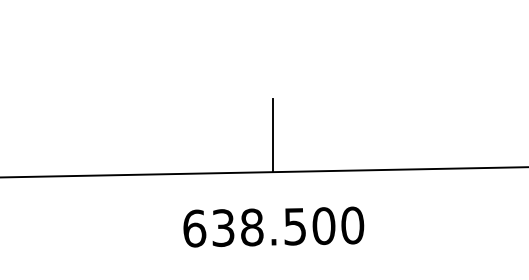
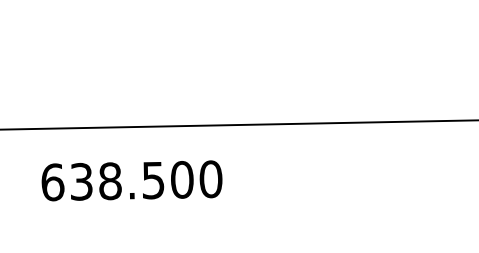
line: (273, 135) -> (193, 89), removed
text: (273, 226) -> (131, 180), moved

